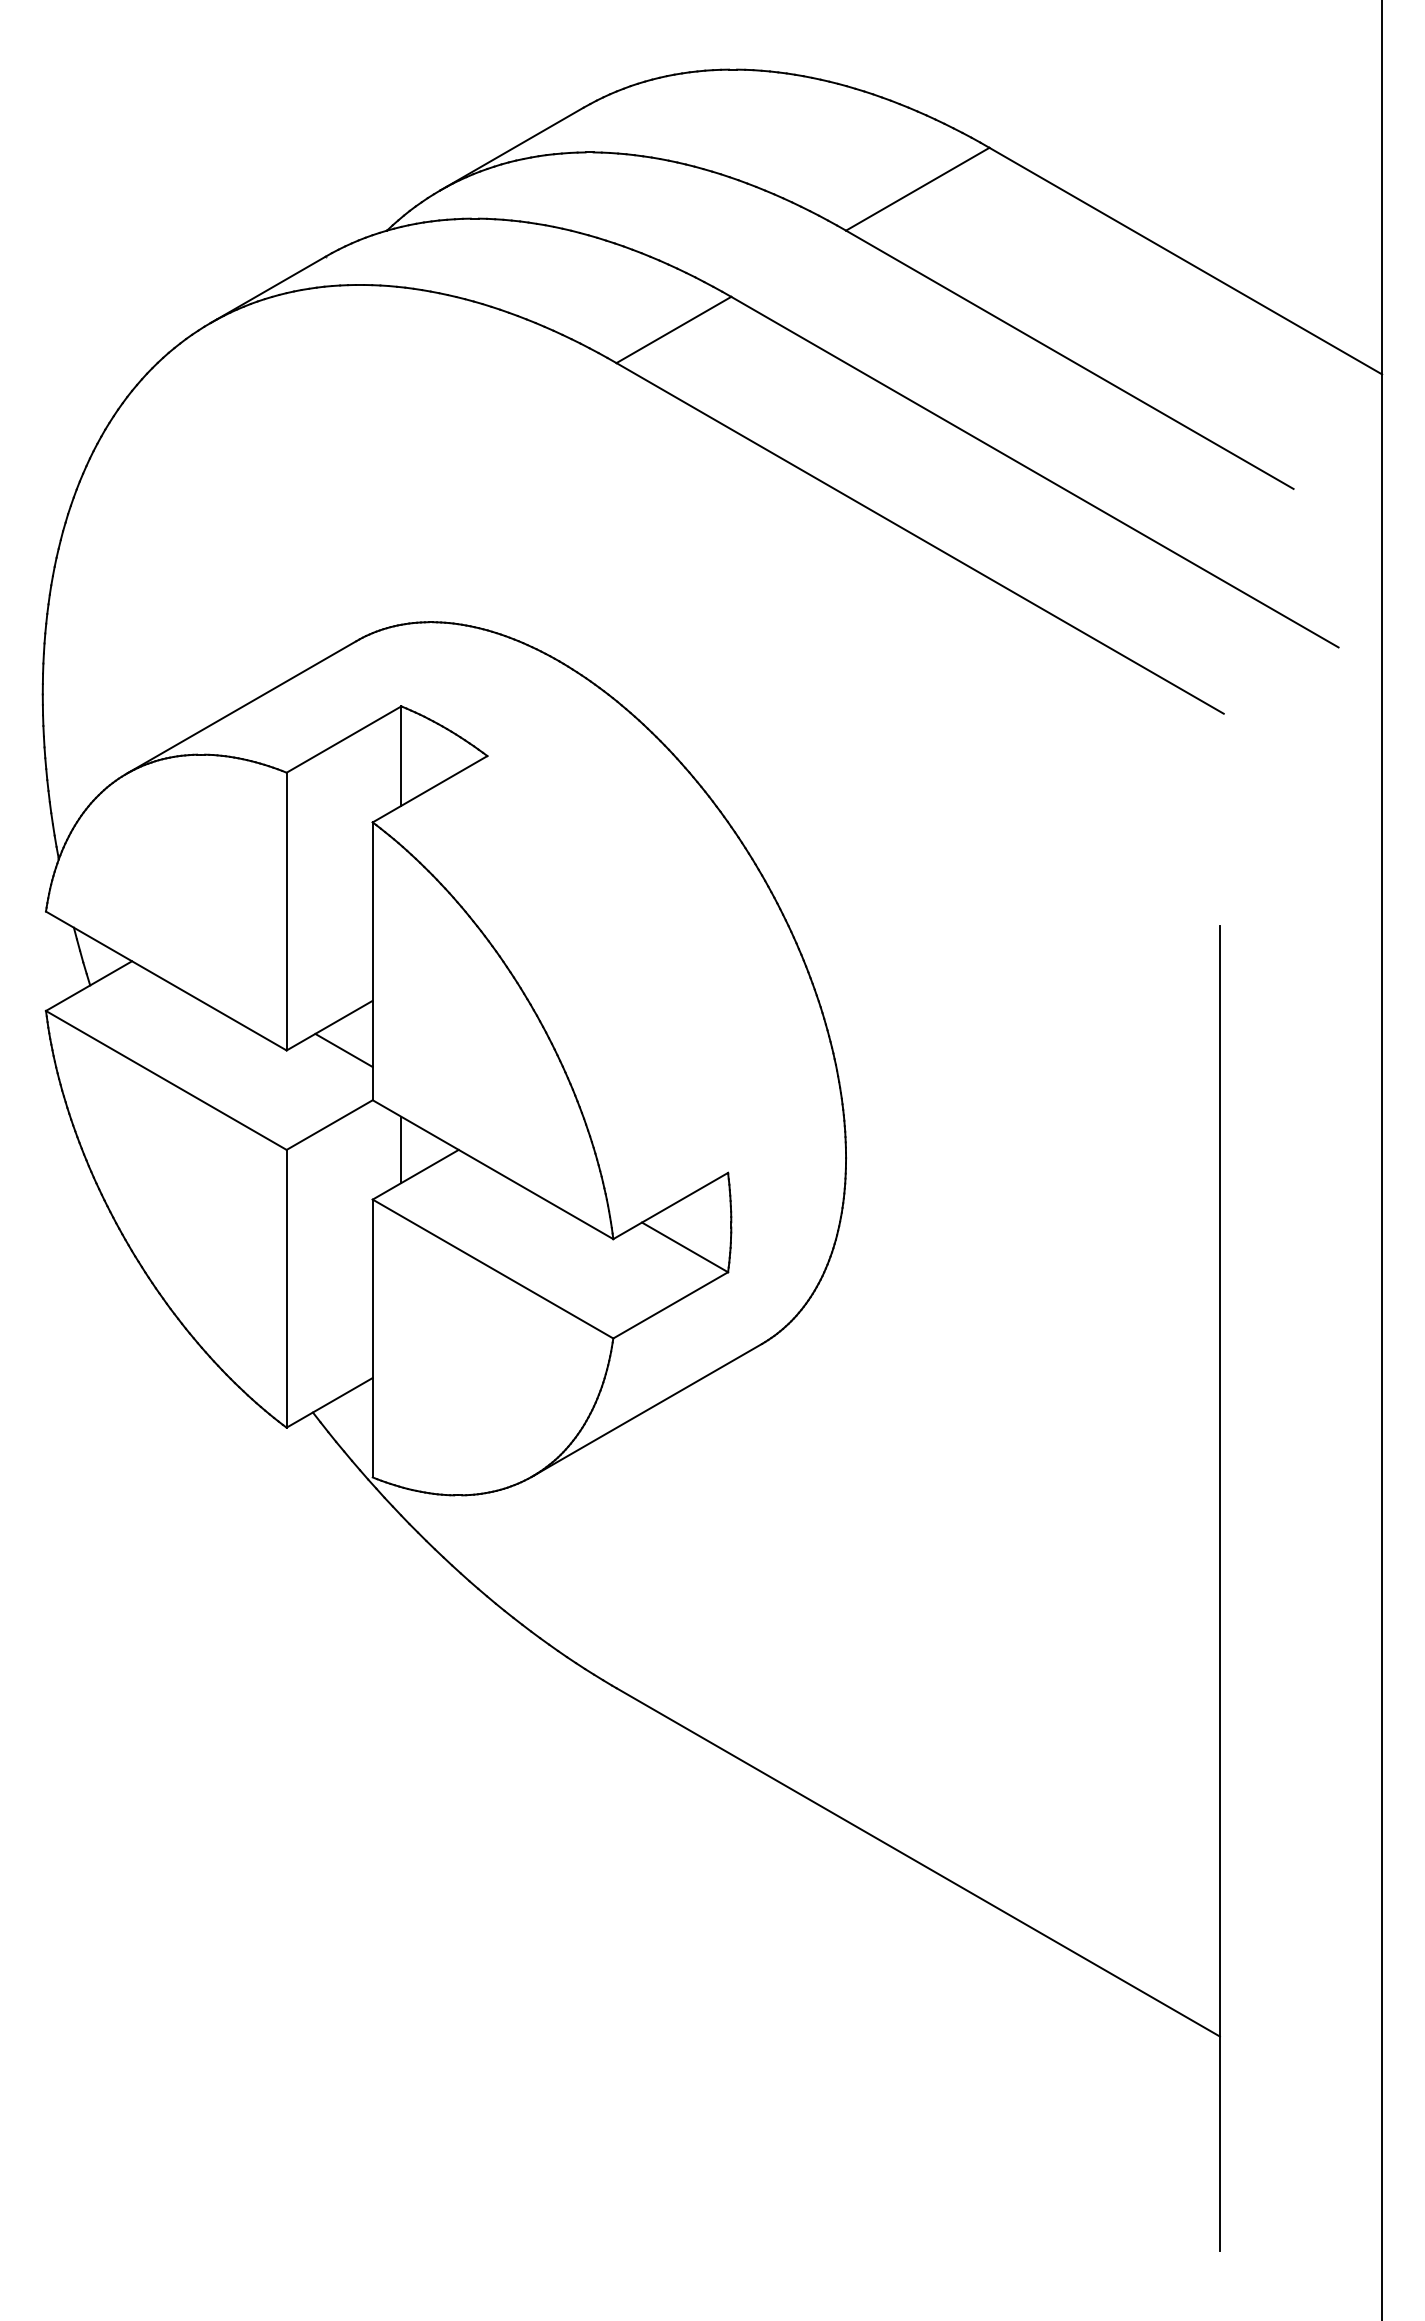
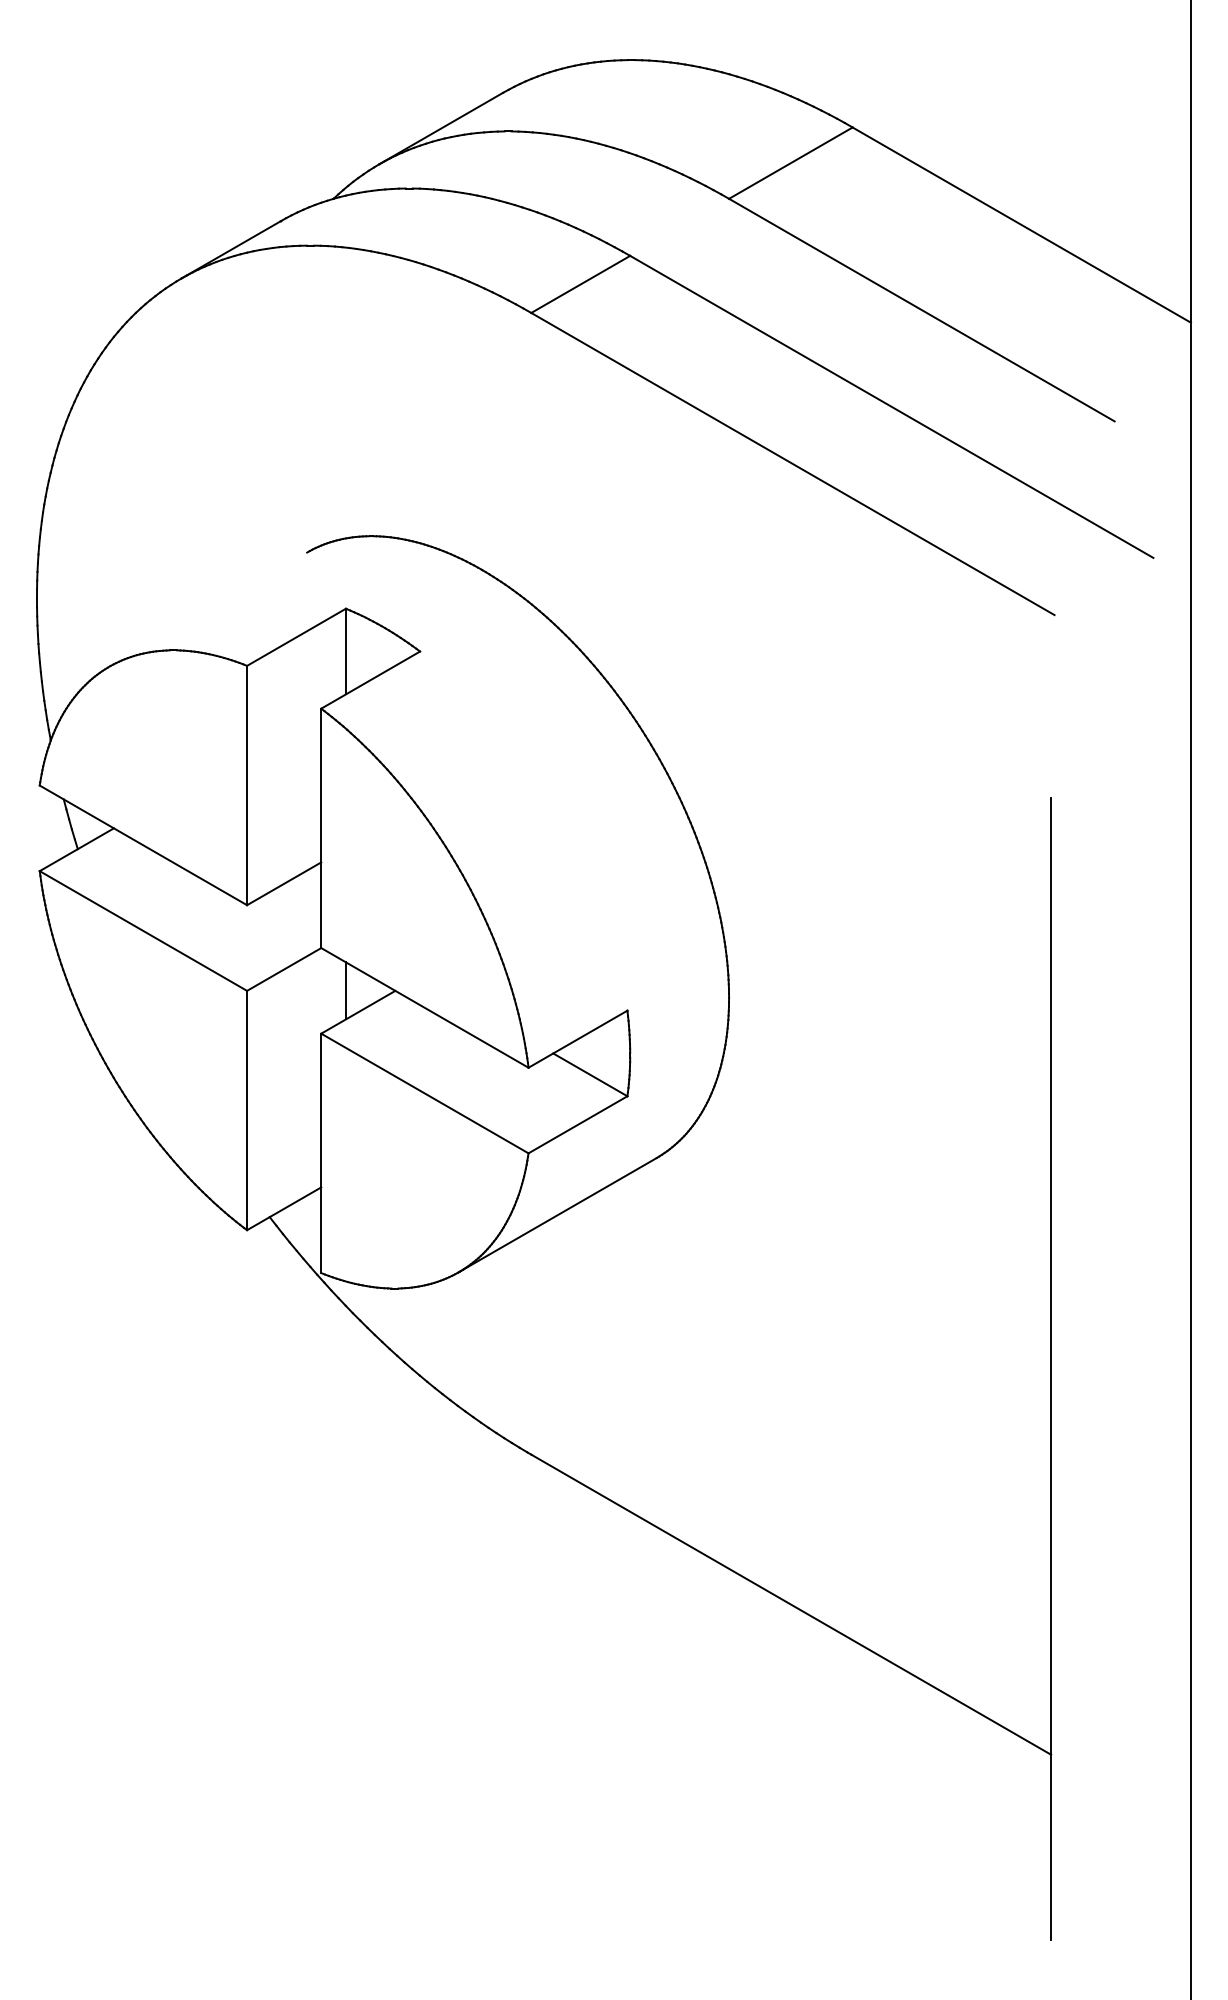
line: (241, 707) -> (208, 609), removed
line: (343, 1050) -> (296, 905), removed

